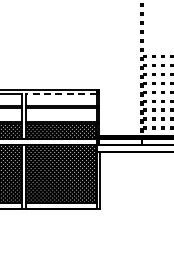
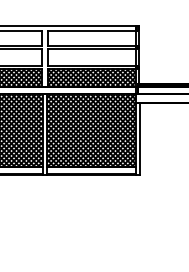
line: (61, 94) -> (91, 31), dashed -> solid

